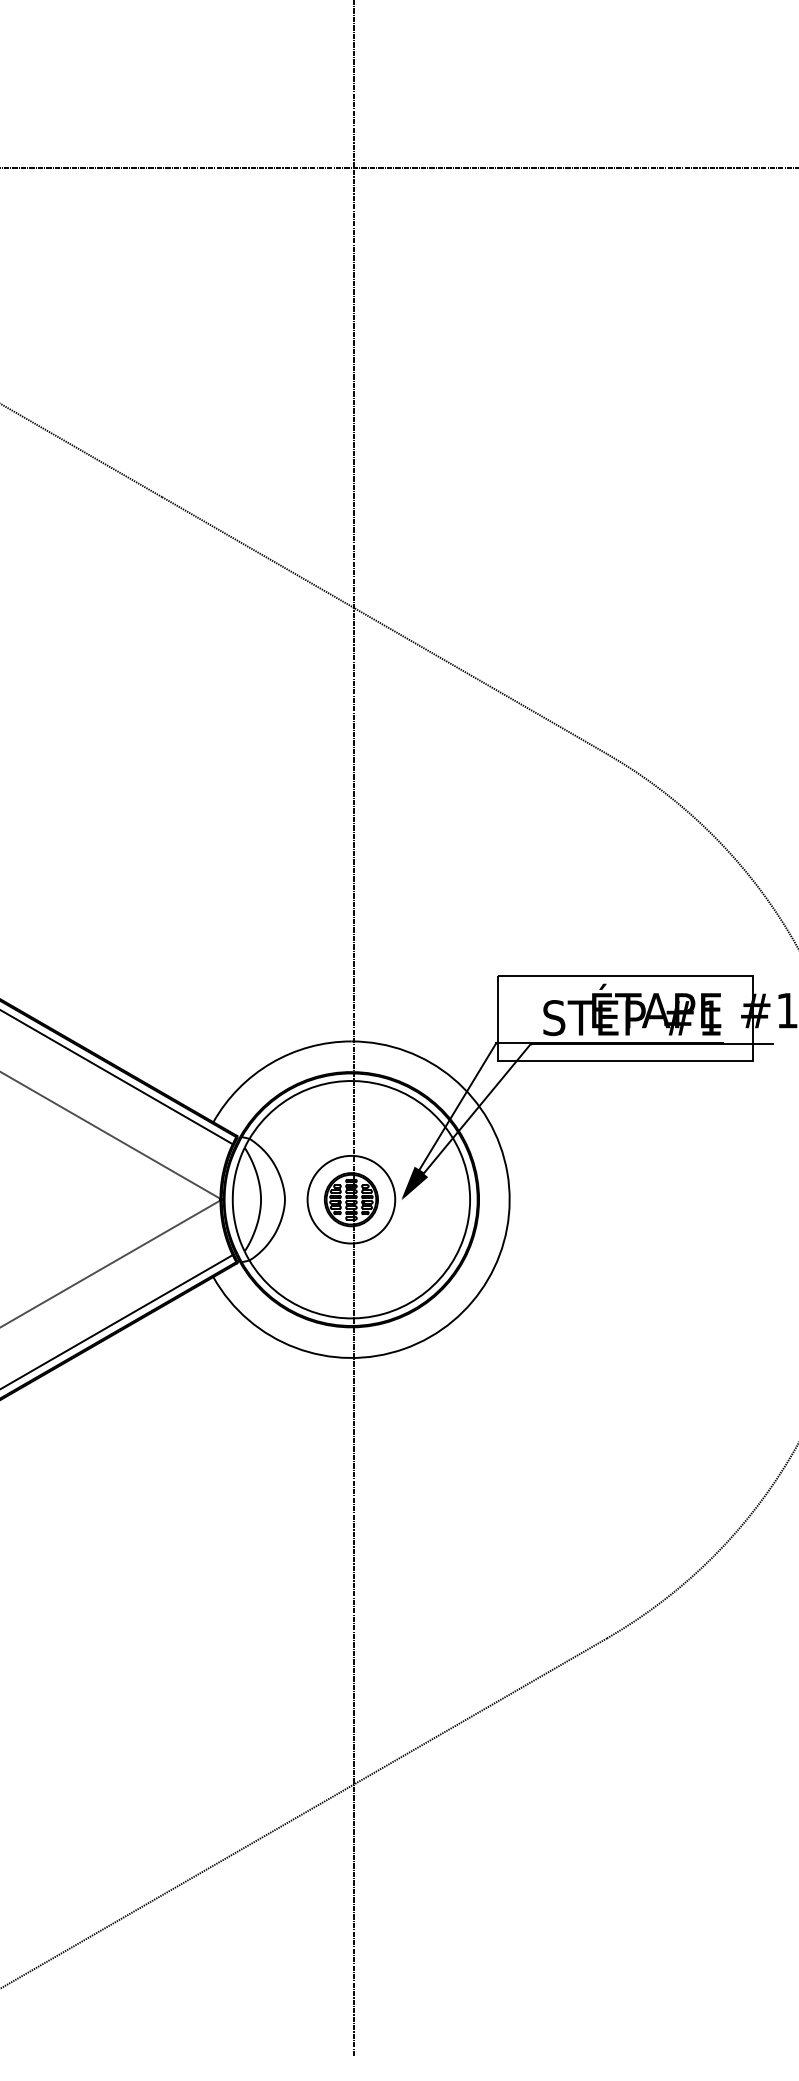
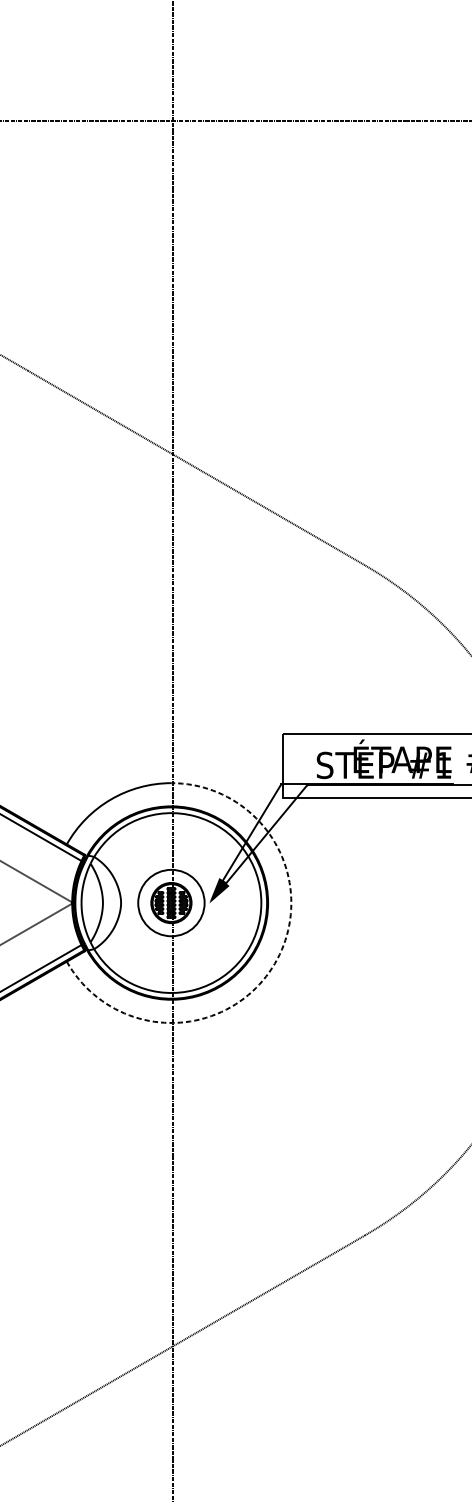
arc: (487, 1279) -> (274, 963), solid -> dashed

